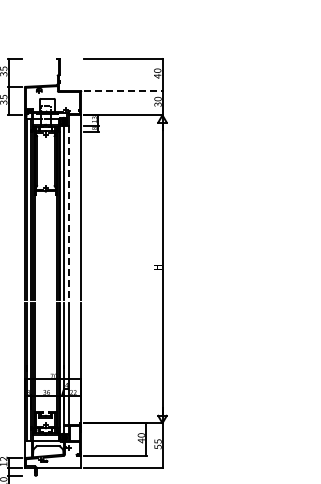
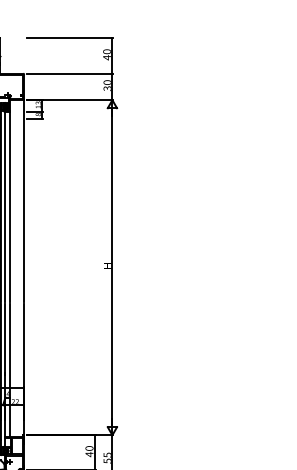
line: (123, 90) -> (69, 73), dashed -> solid
line: (68, 213) -> (10, 207), dashed -> solid

